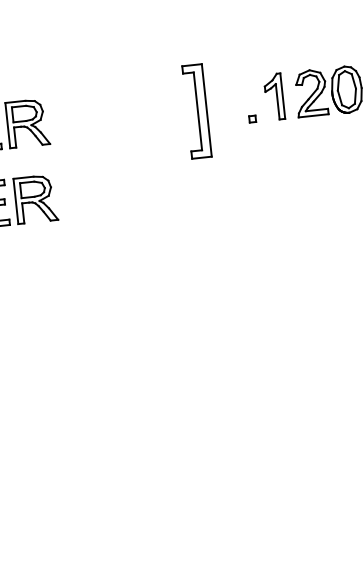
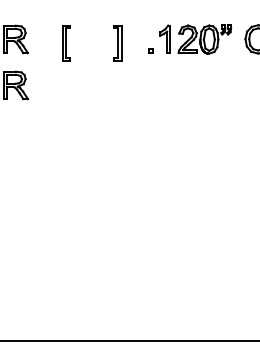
part: (196, 112) -> (117, 43), size x0.62
part: (112, 121) -> (66, 43), added

